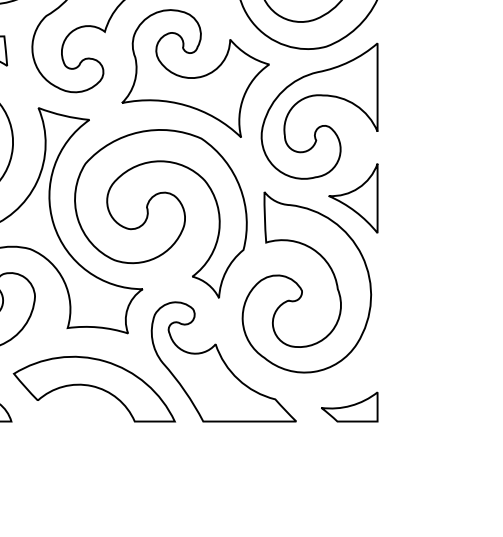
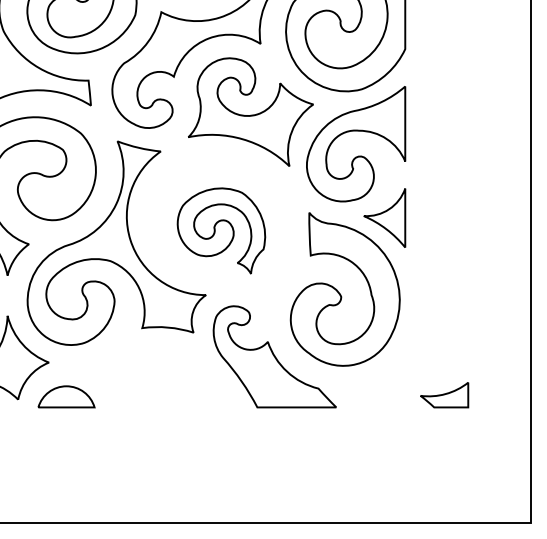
part: (161, 213) -> (221, 230), size x0.6
part: (93, 388) -> (164, 379), removed
part: (349, 407) -> (444, 395), moved

